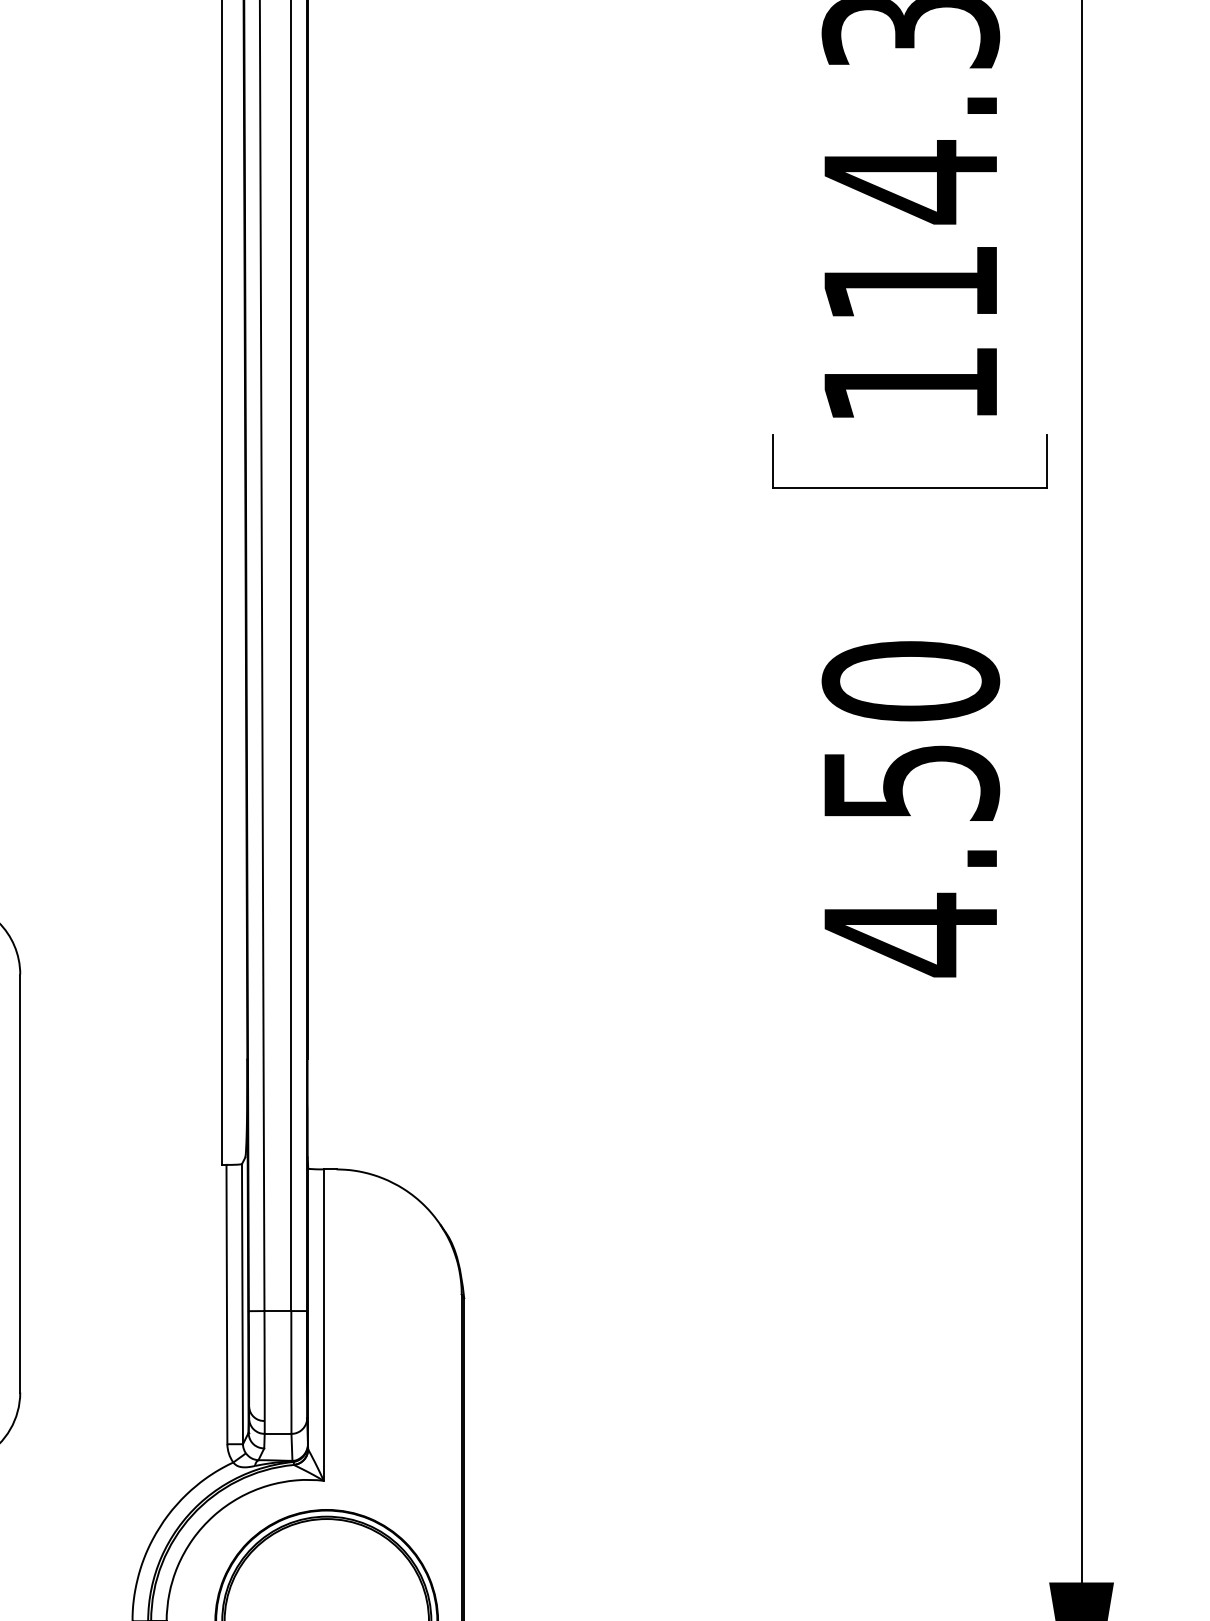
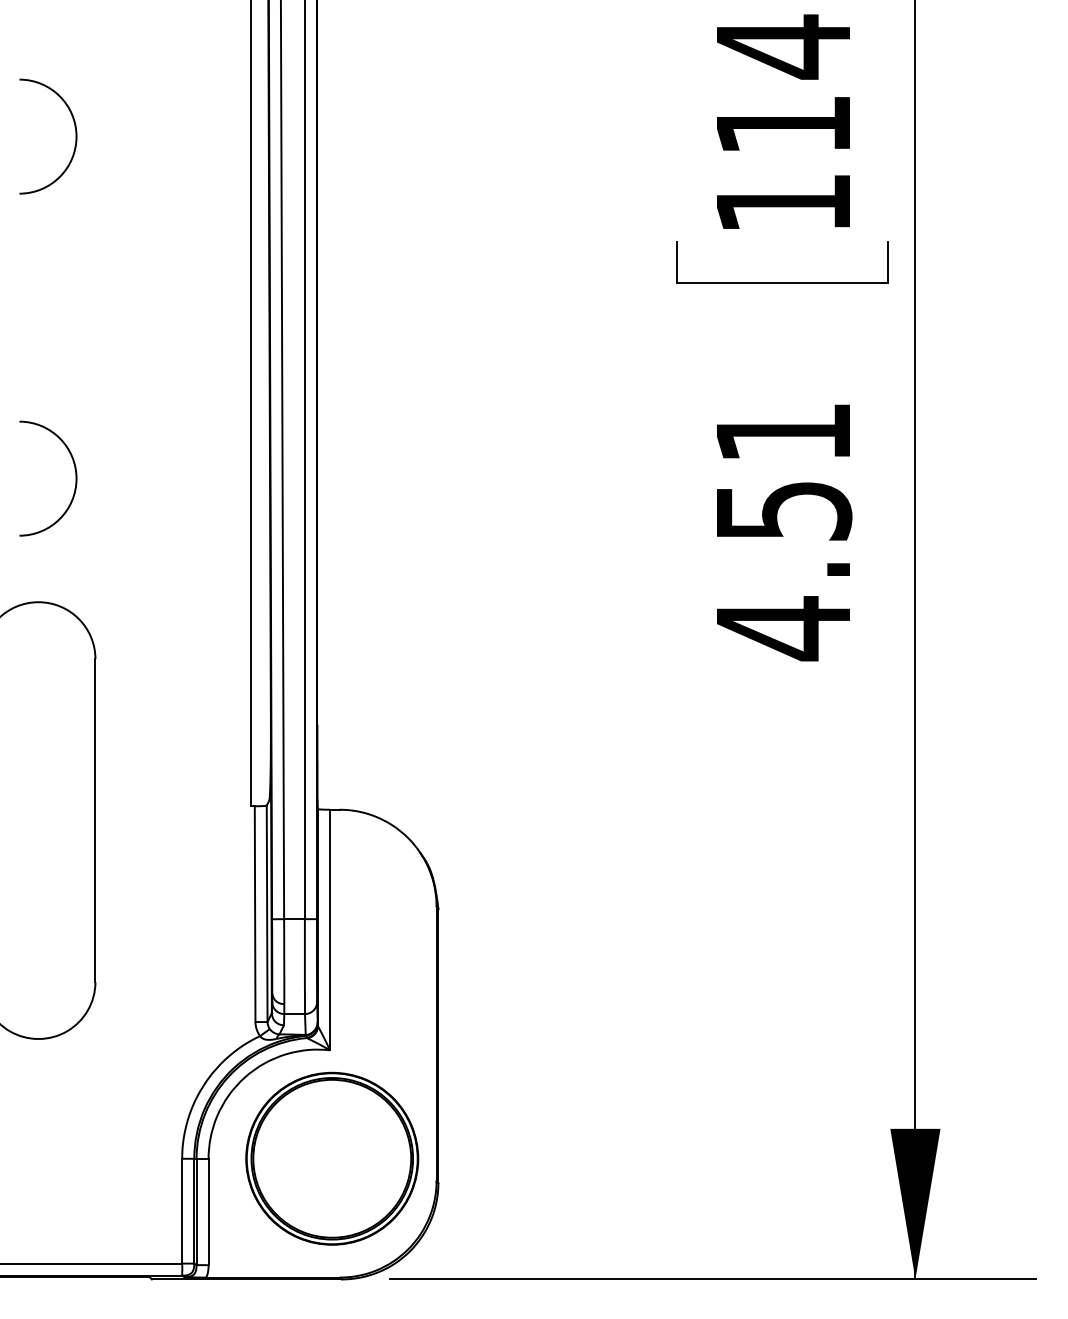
text: (910, 681) -> (783, 432), 4.50 -> 4.51

